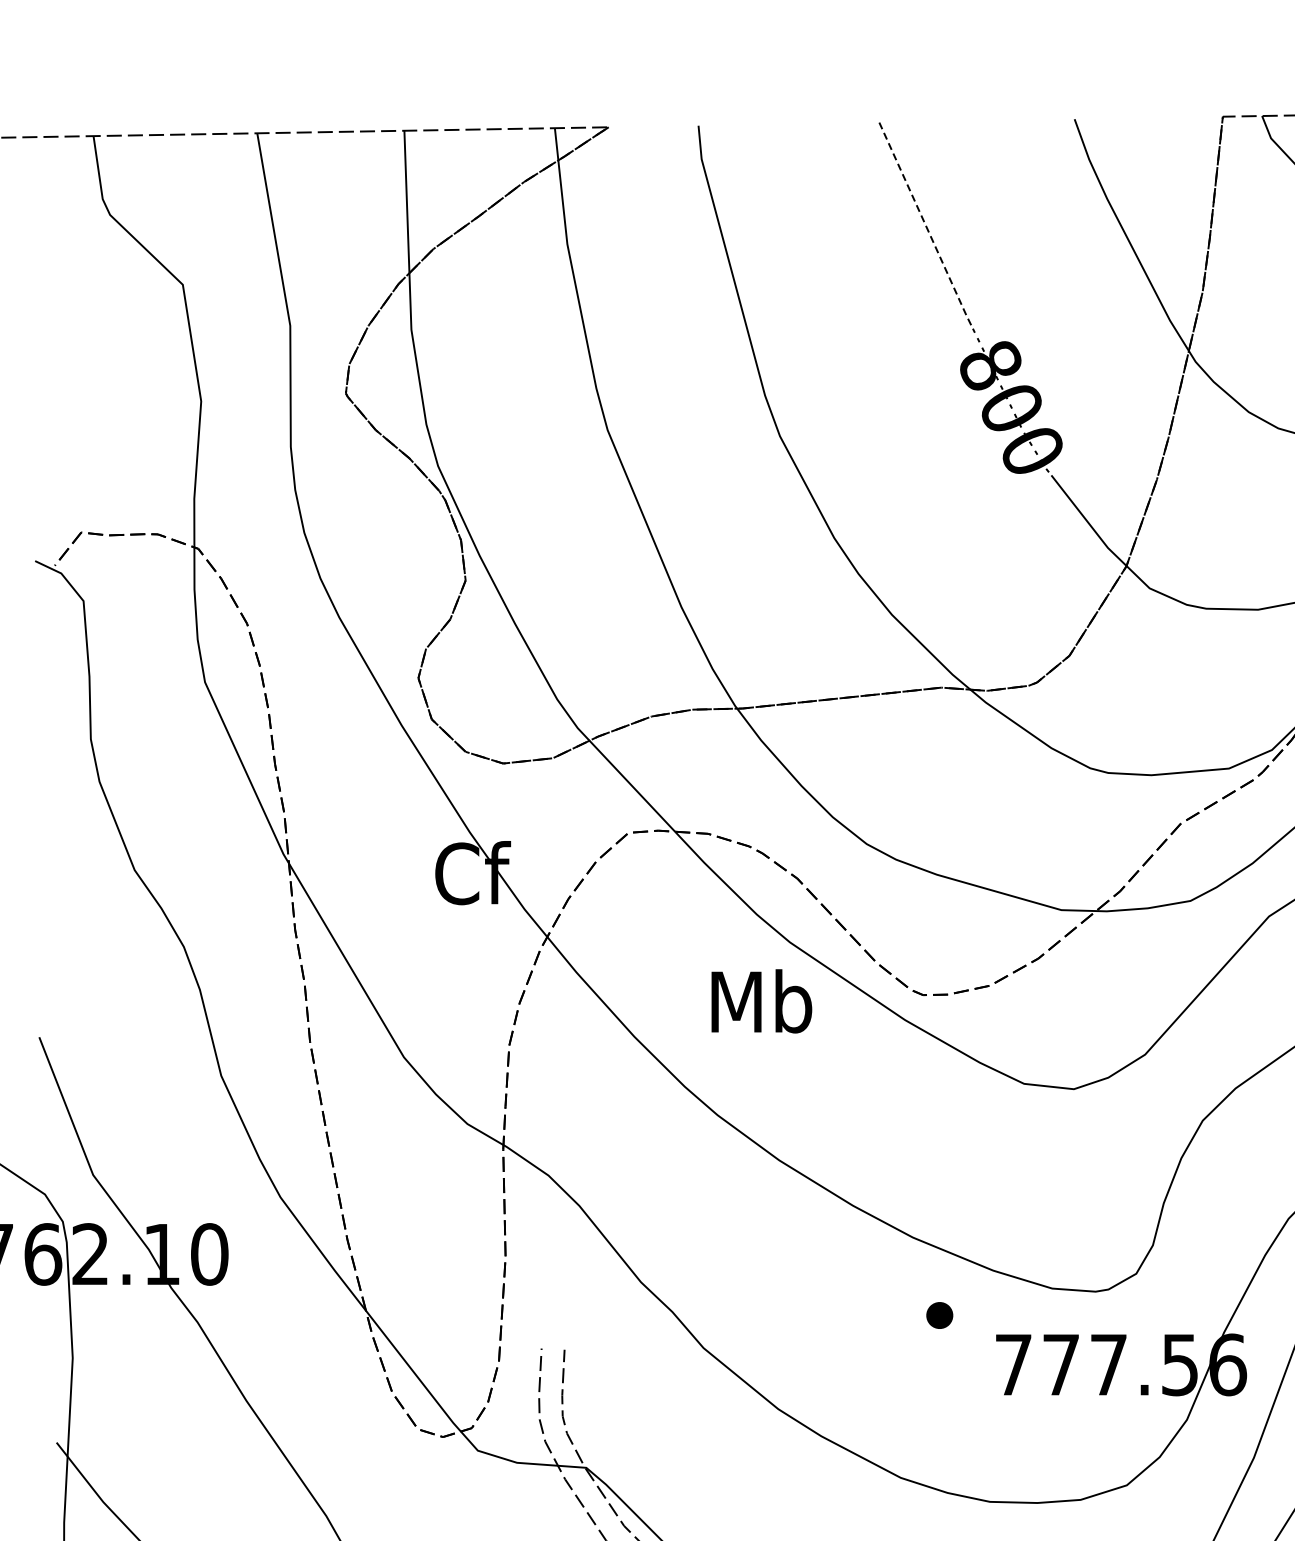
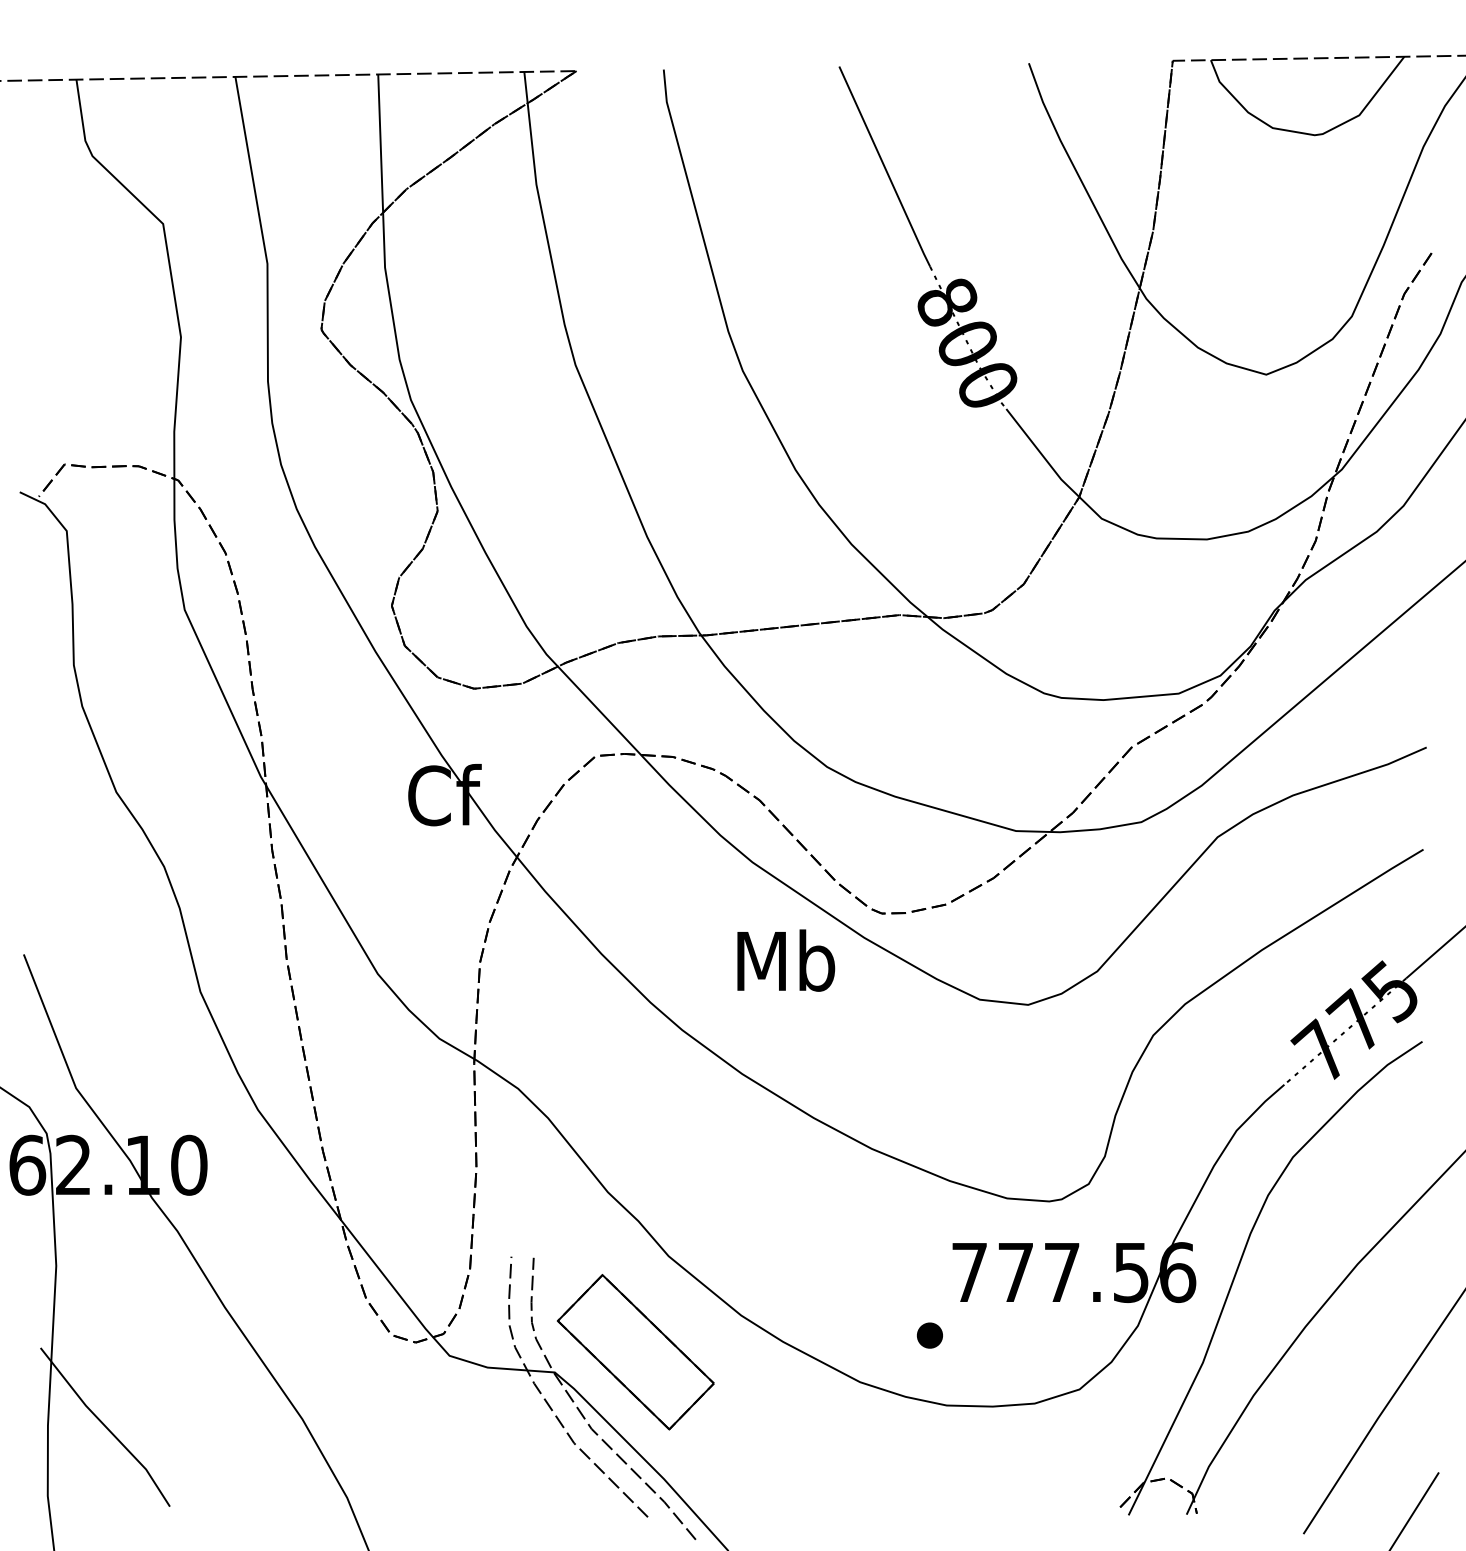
line: (925, 226) -> (884, 167), dashed -> solid
text: (762, 1001) -> (786, 960), moved
part: (939, 1315) -> (929, 1335), moved
part: (669, 1447) -> (635, 1352), added

